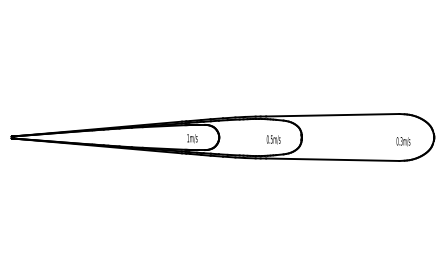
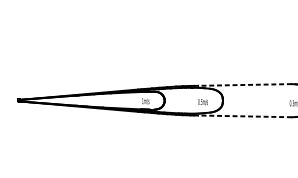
line: (332, 115) -> (244, 85), solid -> dashed
line: (332, 159) -> (244, 116), solid -> dashed

